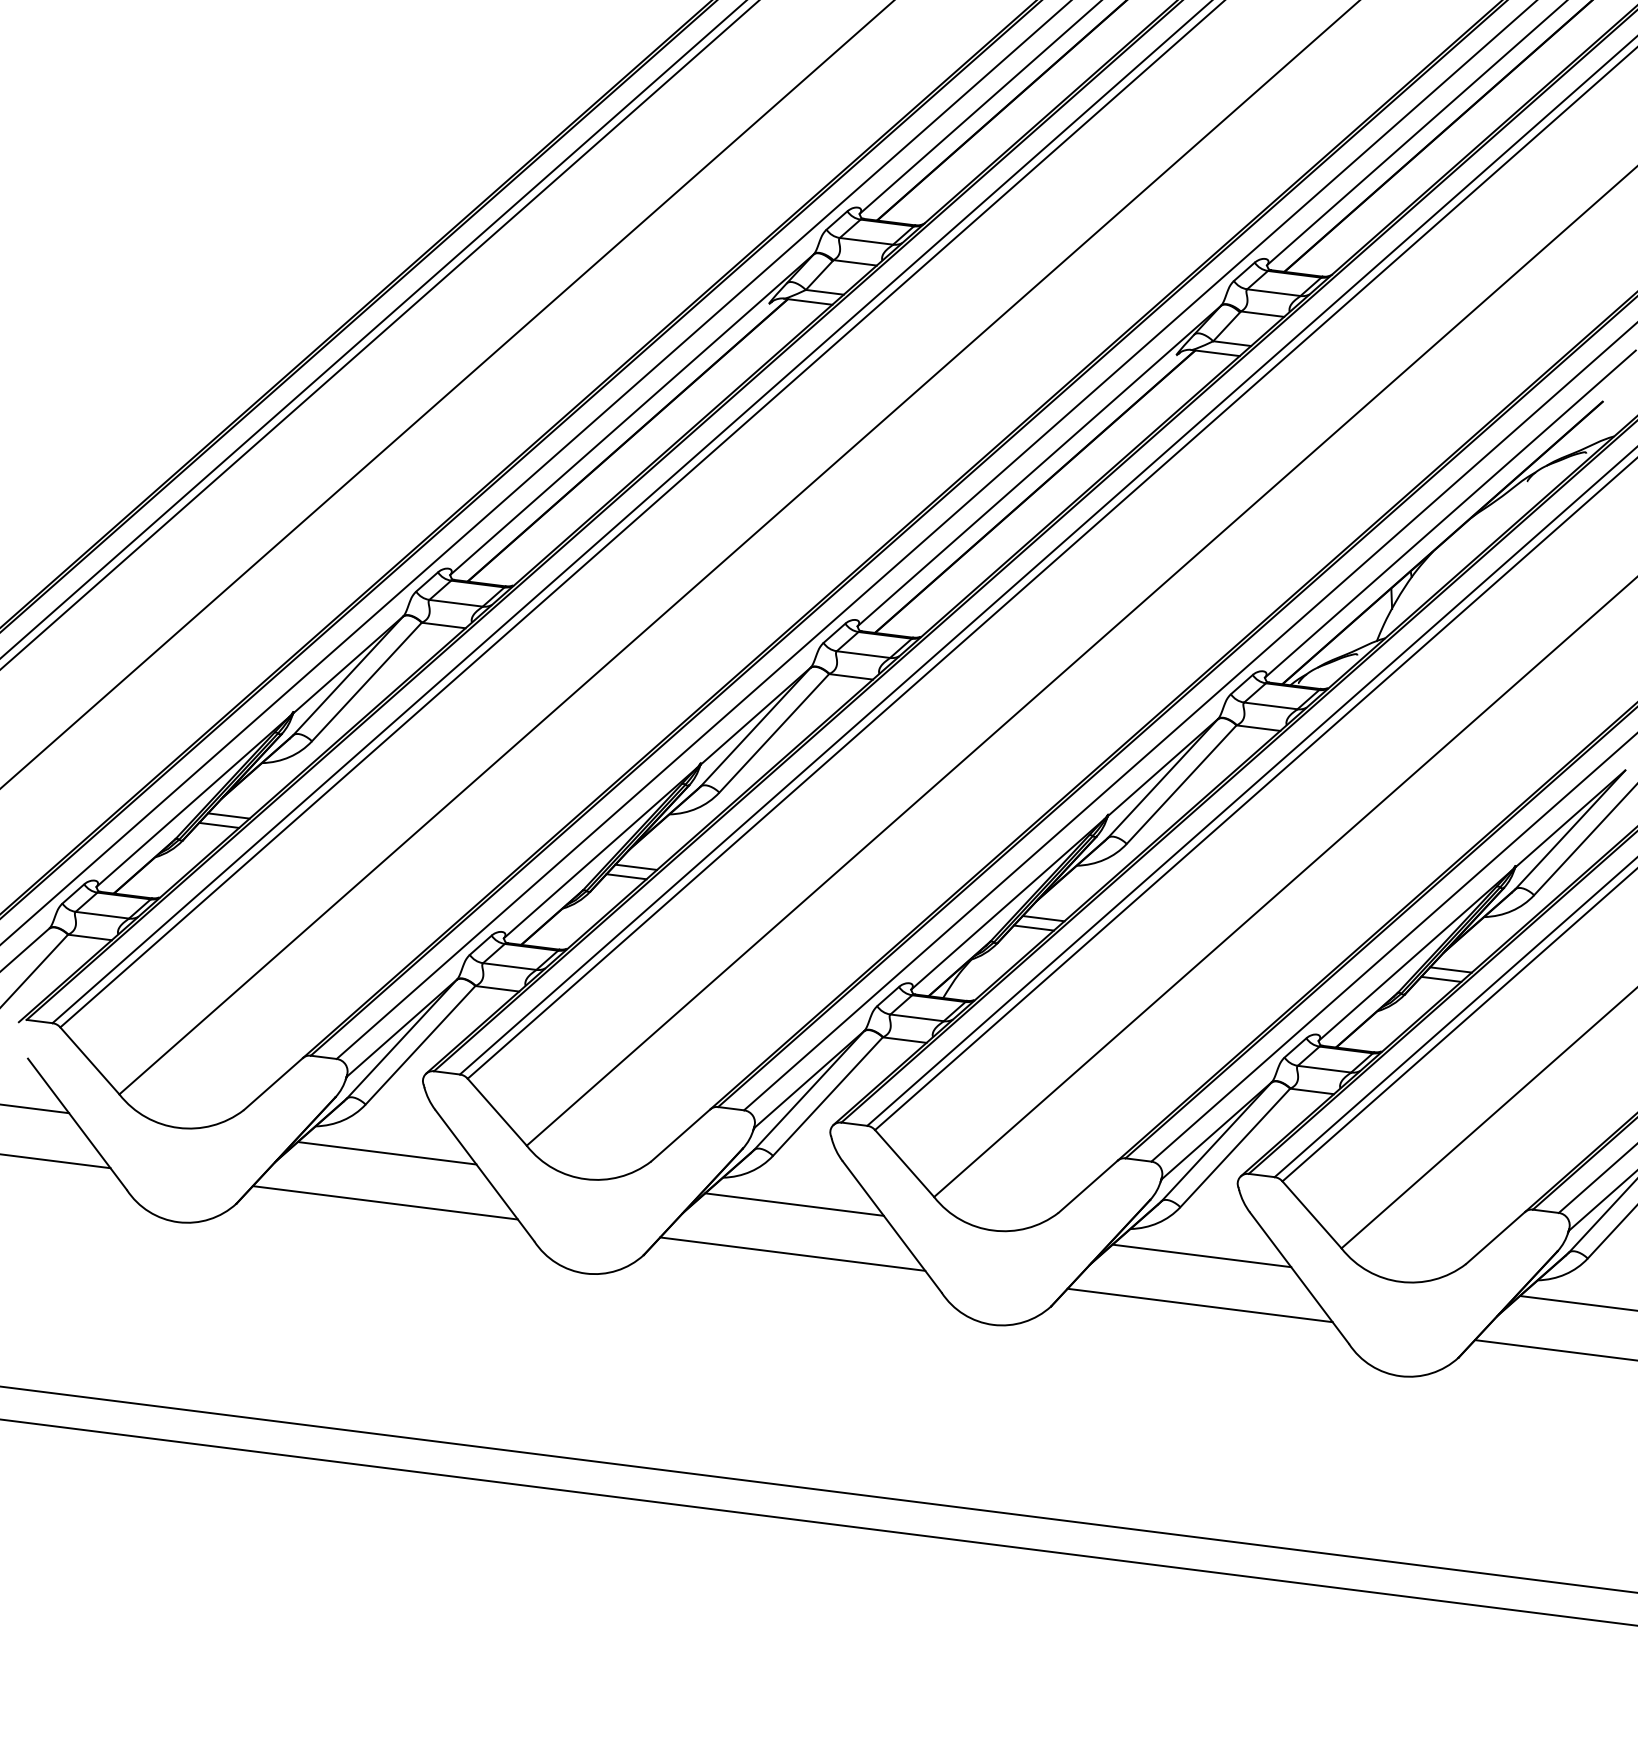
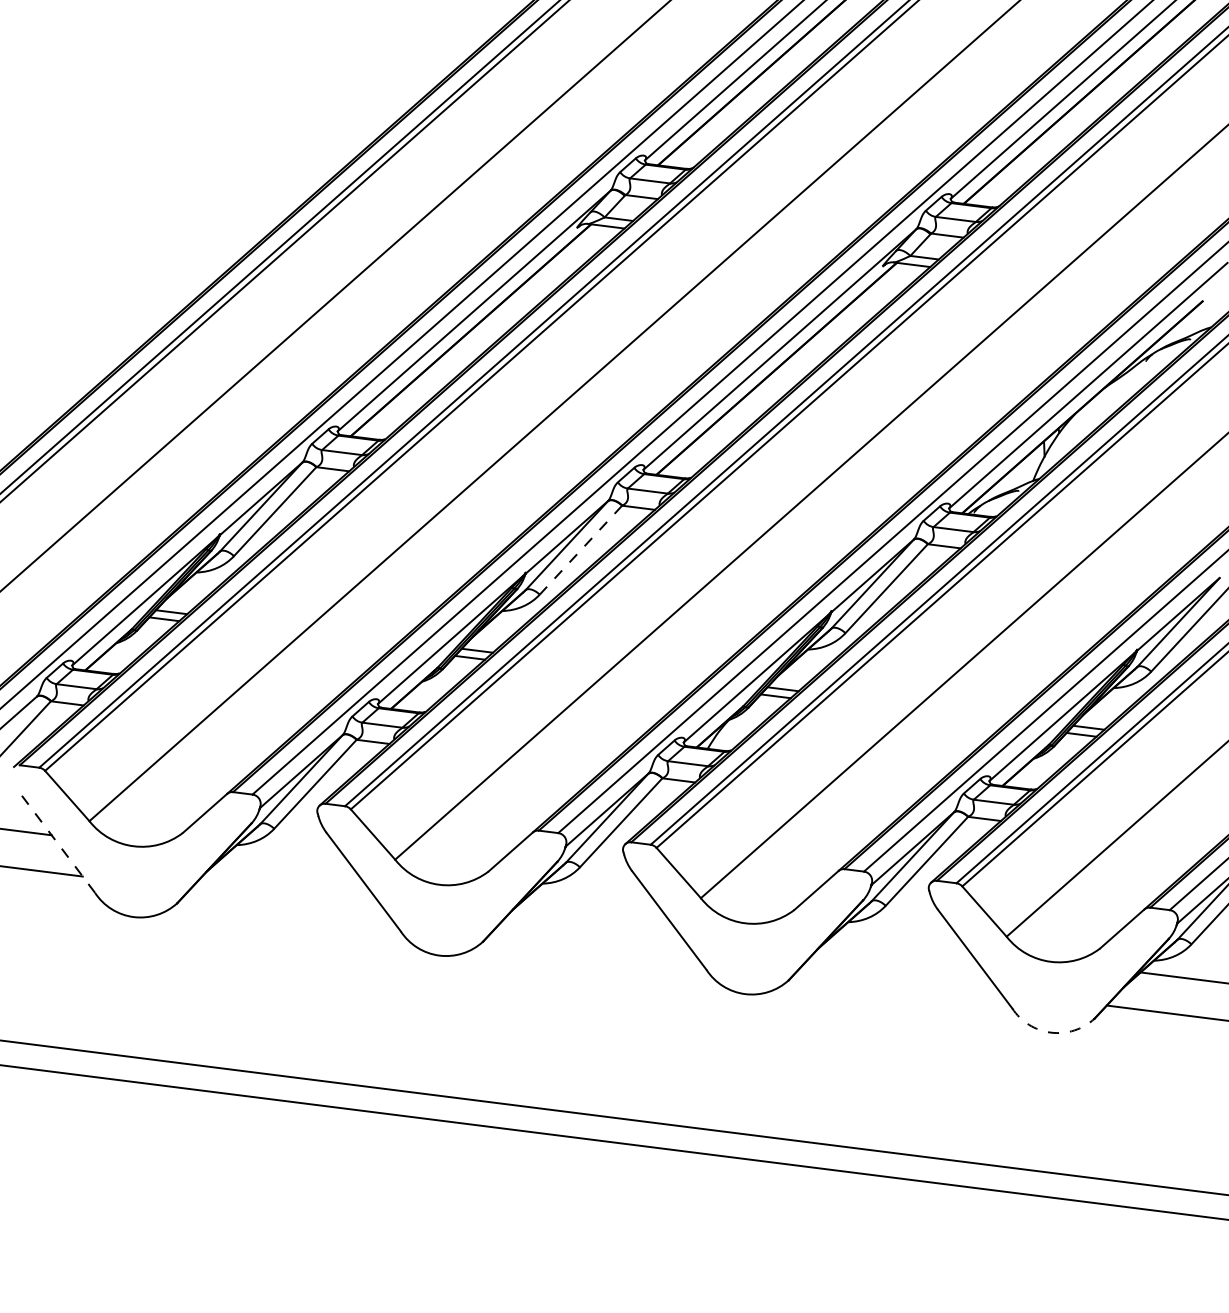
line: (774, 733) -> (581, 550), solid -> dashed
line: (77, 1123) -> (58, 842), solid -> dashed
line: (386, 1153) -> (289, 865), removed
line: (384, 1202) -> (288, 902), removed
line: (794, 1204) -> (596, 903), removed
line: (792, 1253) -> (594, 940), removed
line: (1201, 1255) -> (901, 942), removed
line: (1199, 1305) -> (900, 979), removed
arc: (1400, 1376) -> (1050, 1032), solid -> dashed

